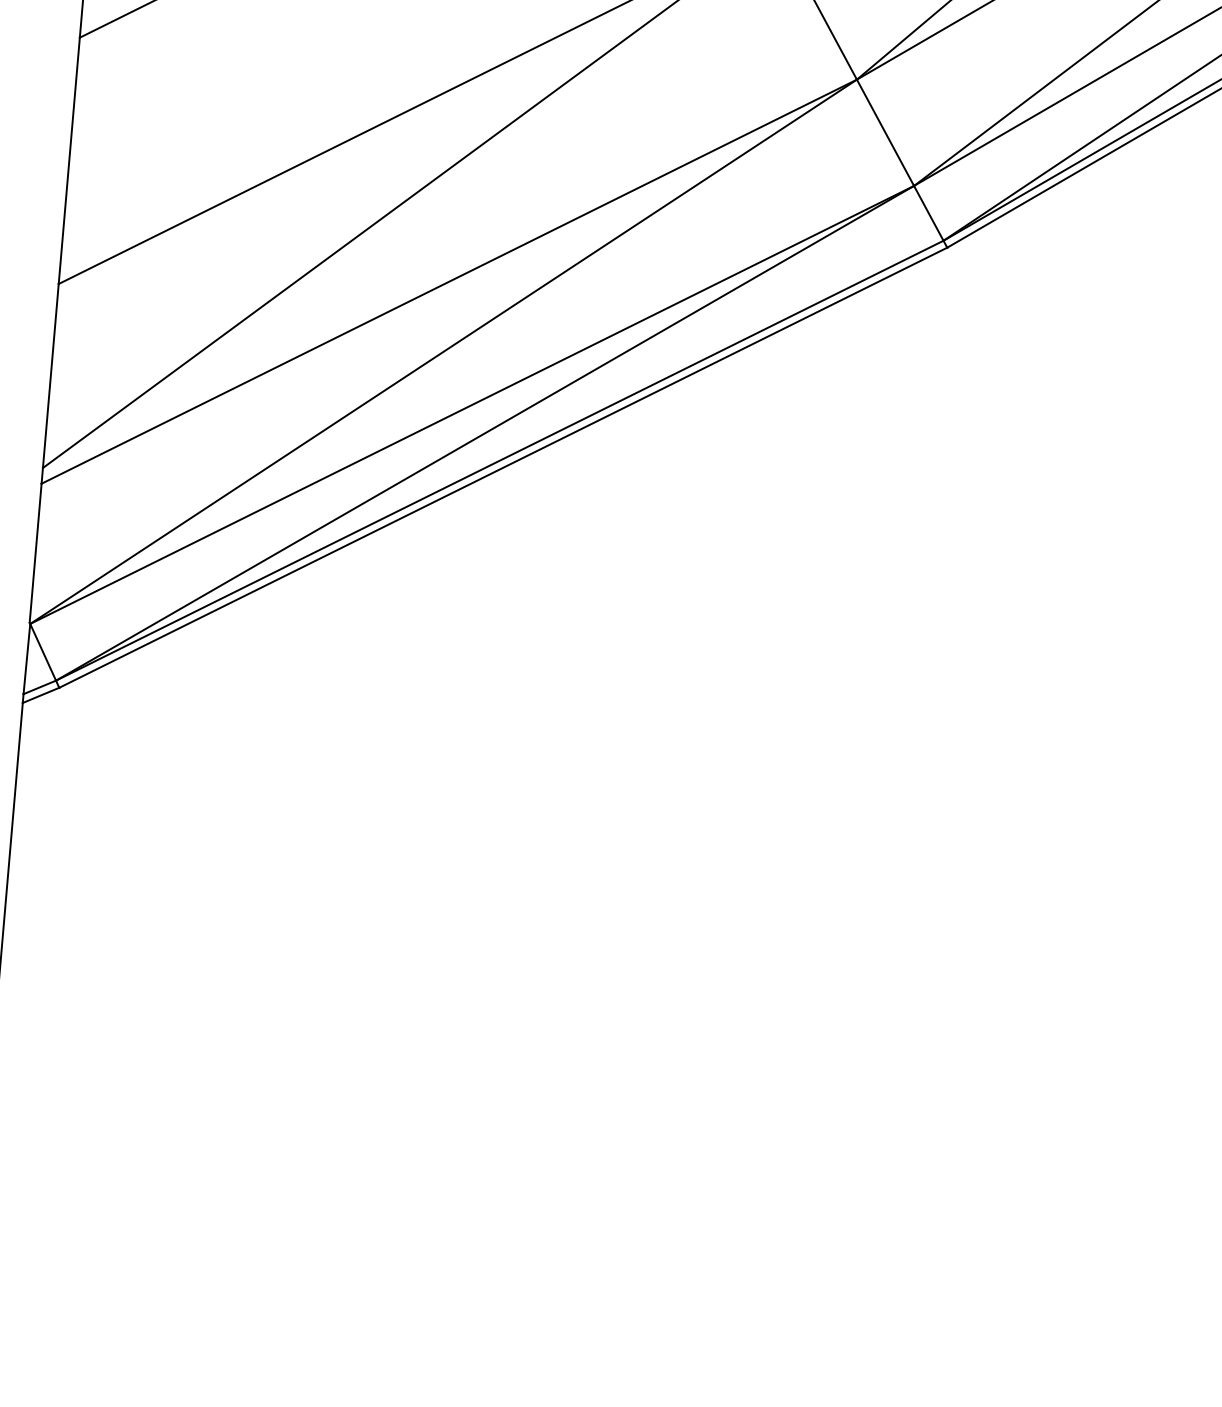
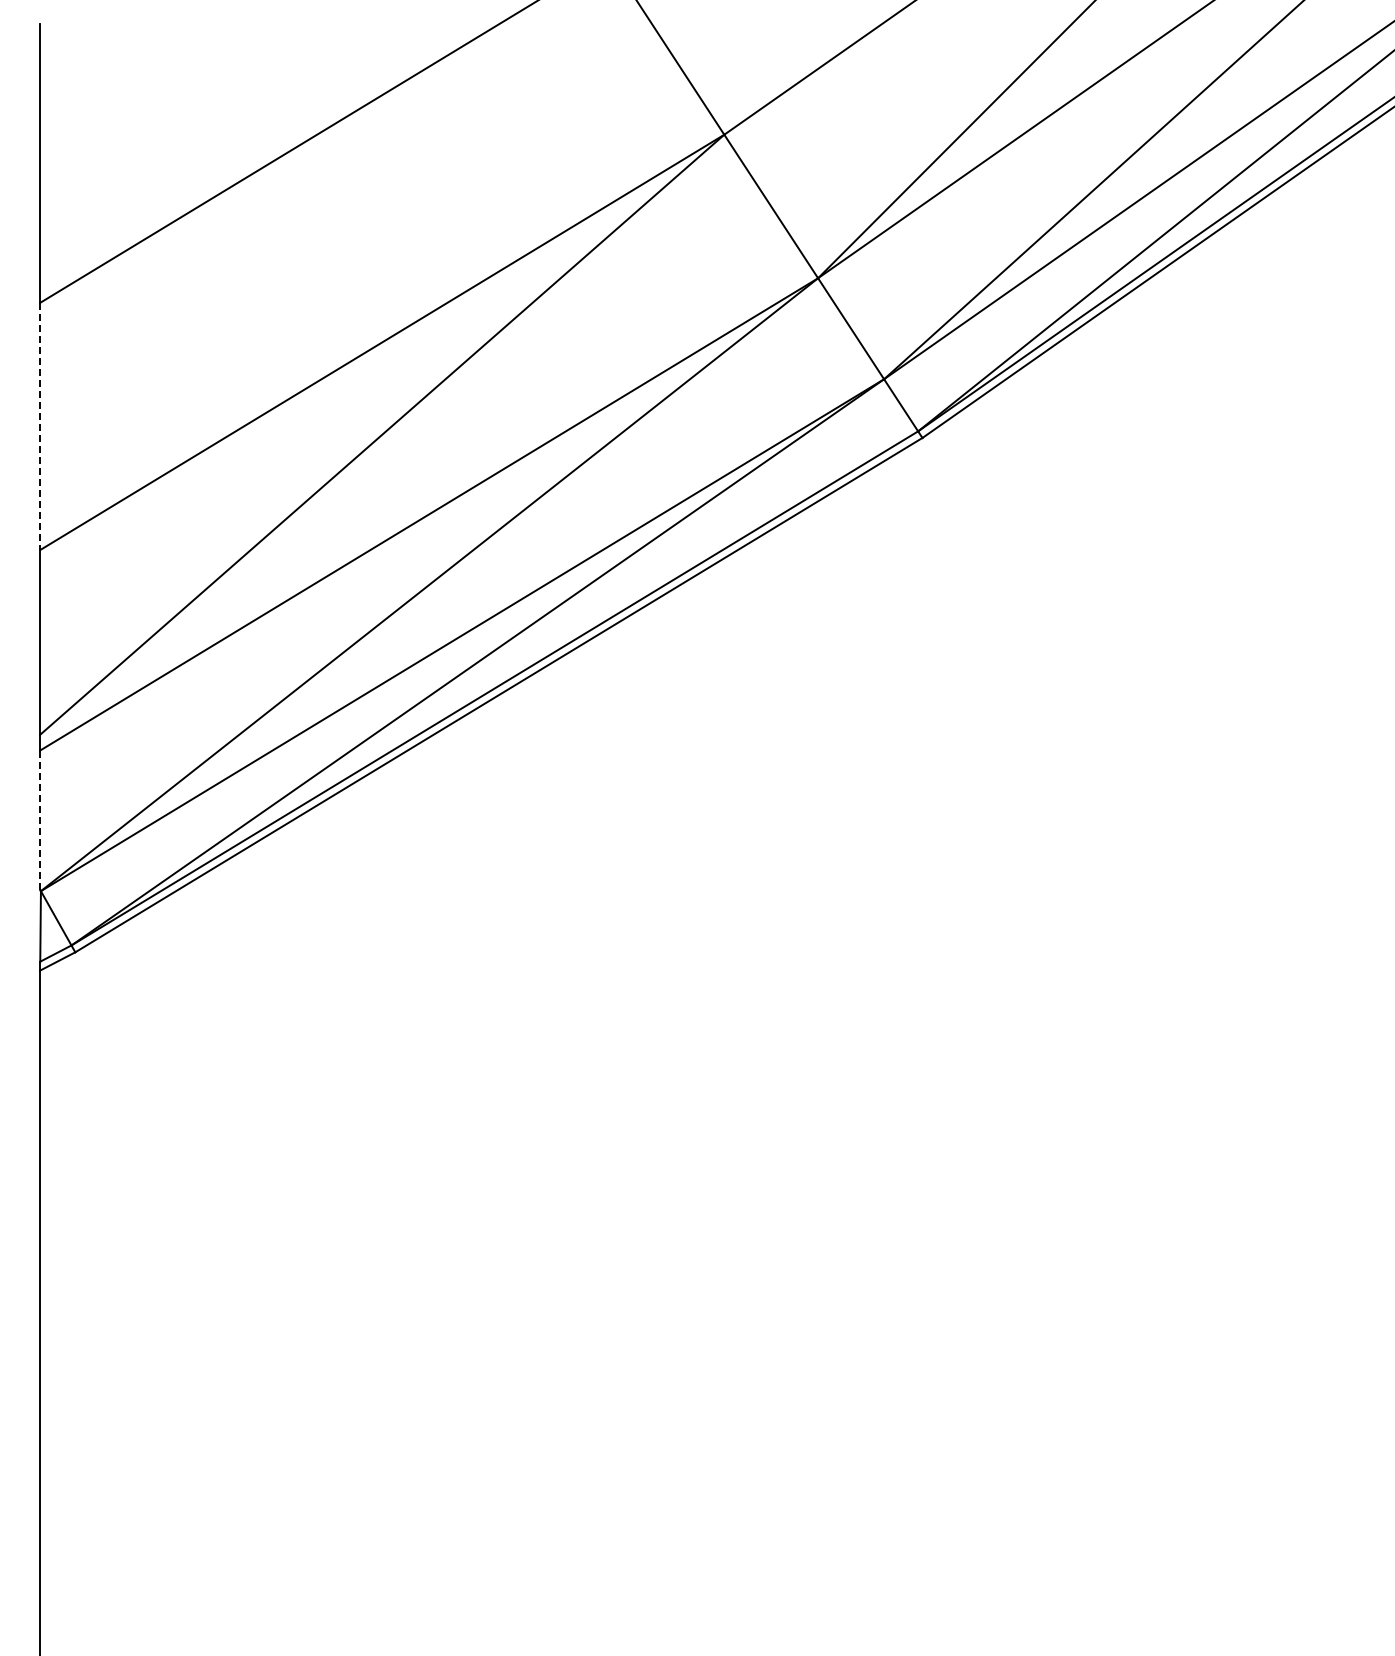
line: (69, 160) -> (40, 426), solid -> dashed
line: (35, 553) -> (40, 820), solid -> dashed

